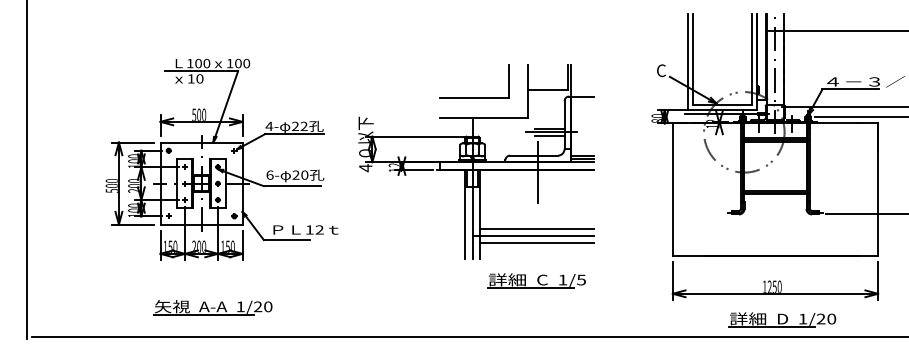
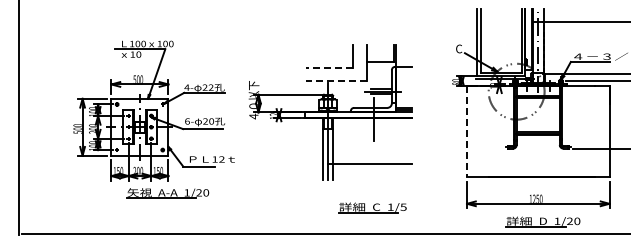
line: (474, 97) -> (329, 67), solid -> dashed
line: (484, 117) -> (336, 81), solid -> dashed
line: (673, 189) -> (467, 131), solid -> dashed
line: (536, 228) -> (372, 158), removed
line: (536, 242) -> (372, 168), removed
part: (536, 280) -> (372, 207), moved
part: (212, 307) -> (167, 193), moved

